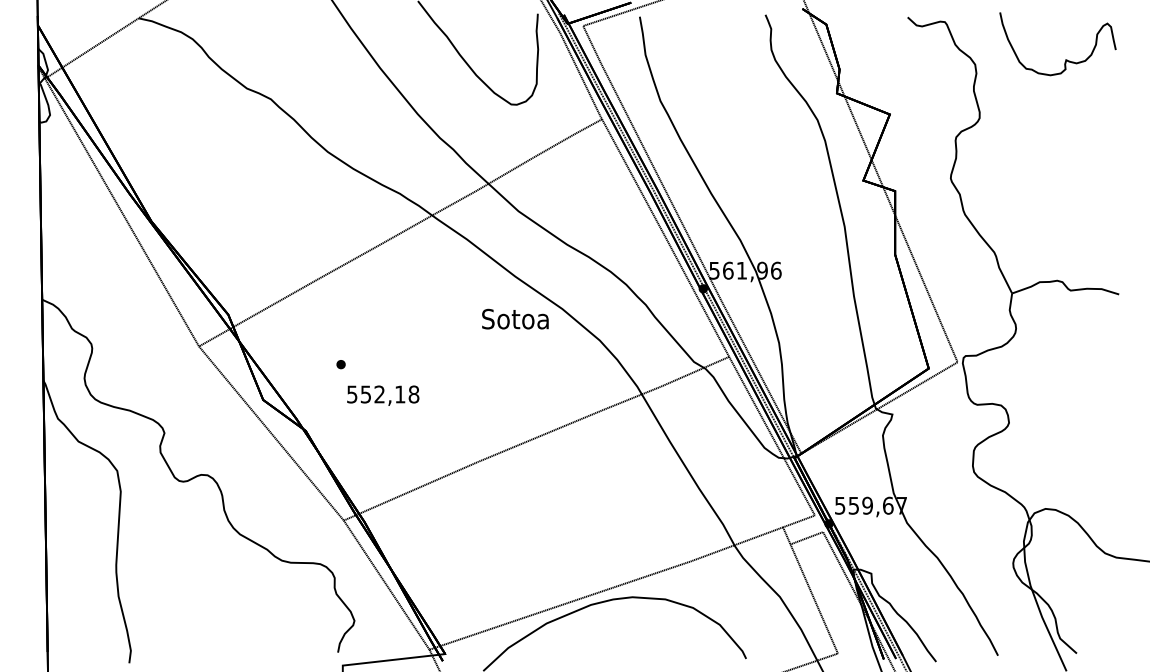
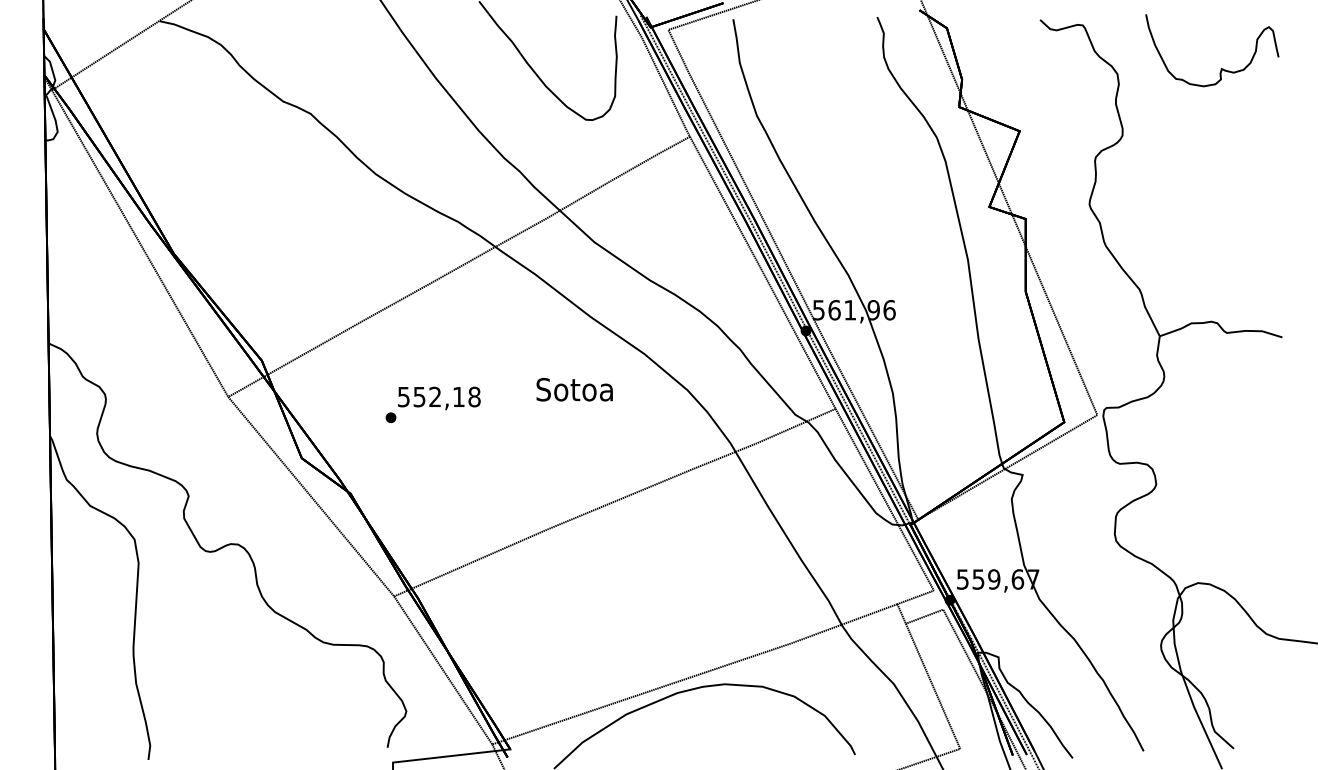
text: (515, 318) -> (574, 389), moved
text: (383, 395) -> (439, 398), moved

